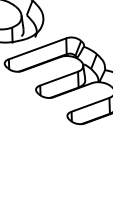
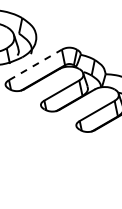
line: (37, 48) -> (35, 64), solid -> dashed

